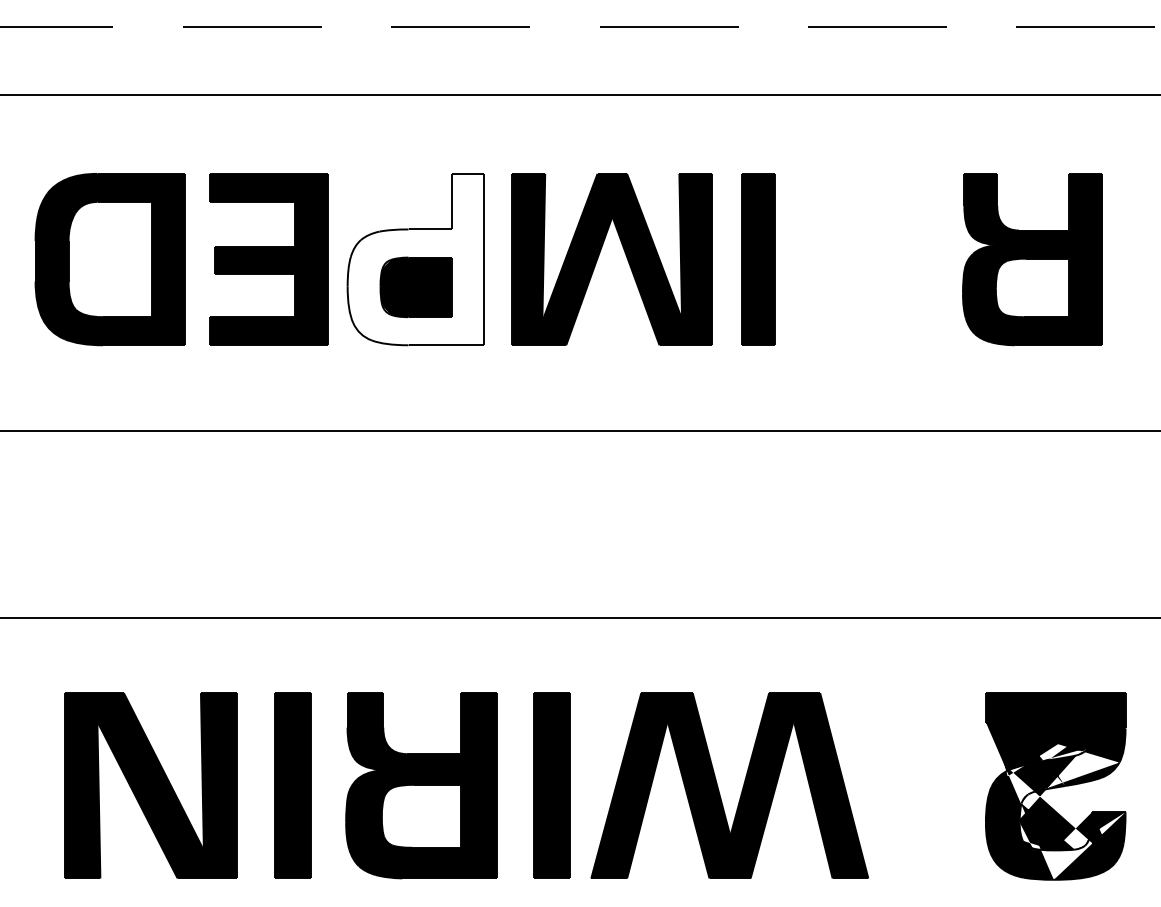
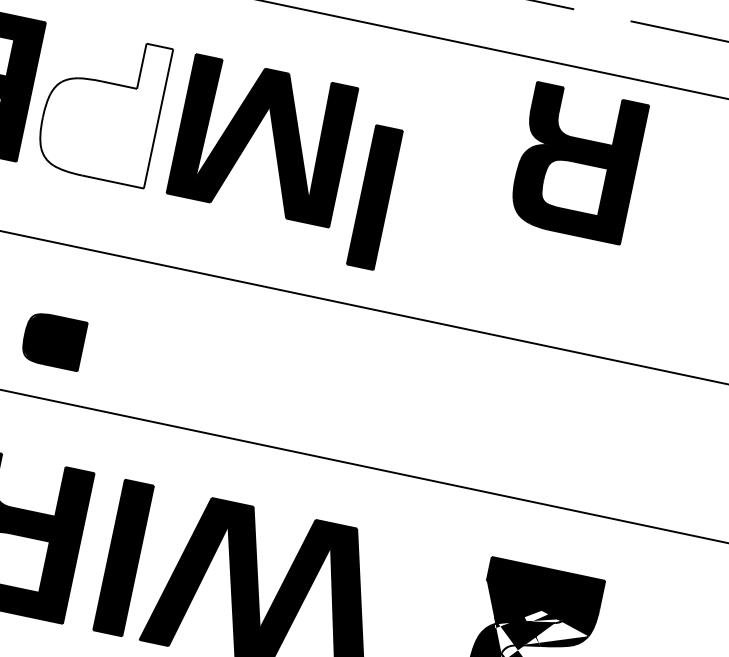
part: (758, 259) -> (374, 197), moved
part: (1032, 259) -> (577, 163), moved
part: (415, 286) -> (53, 340), moved

